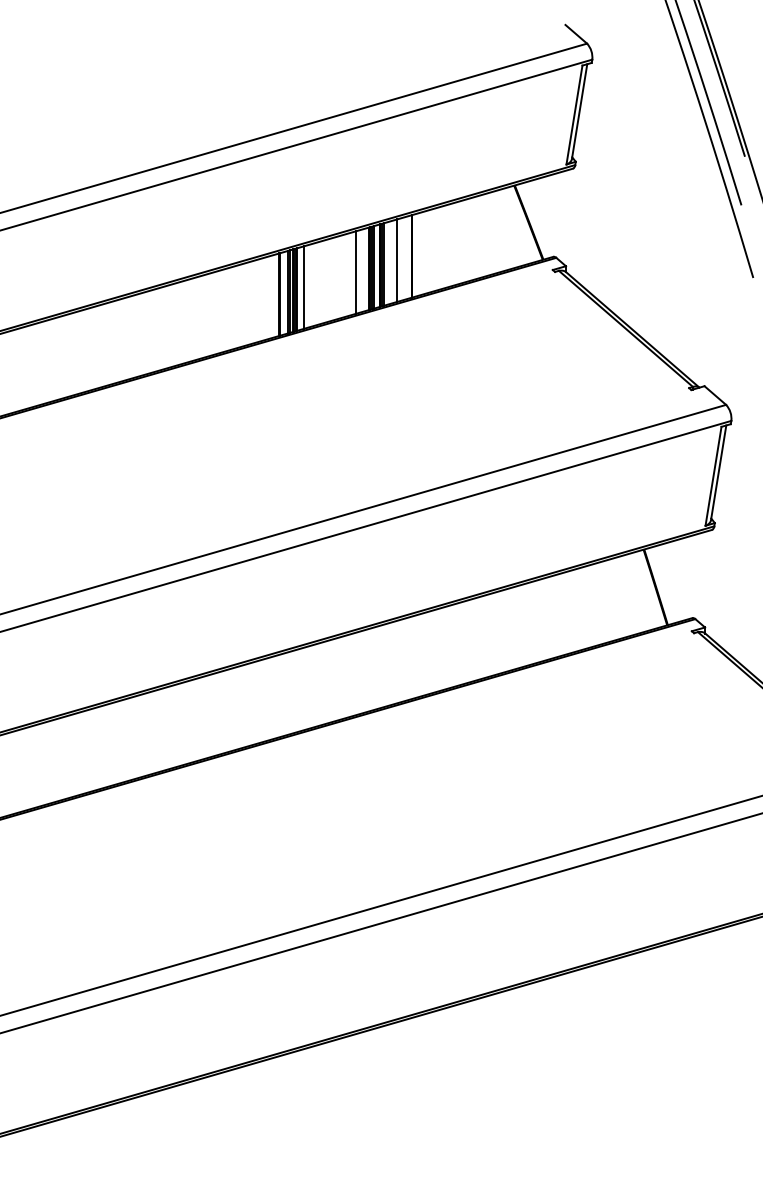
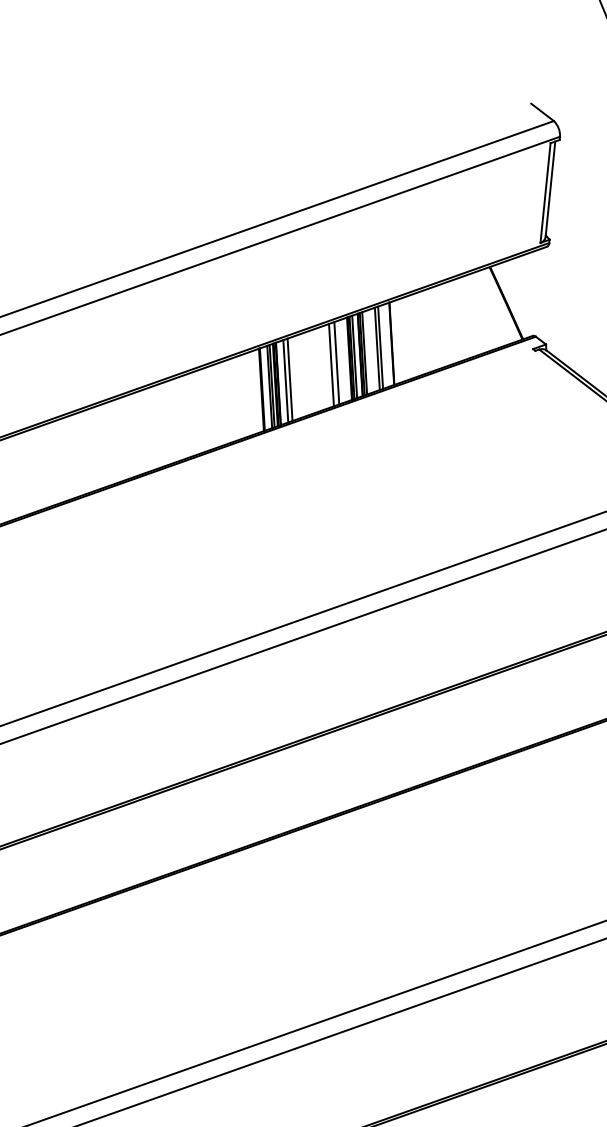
line: (400, 259) -> (380, 347), added
line: (350, 273) -> (331, 364), added
line: (308, 286) -> (290, 380), added

